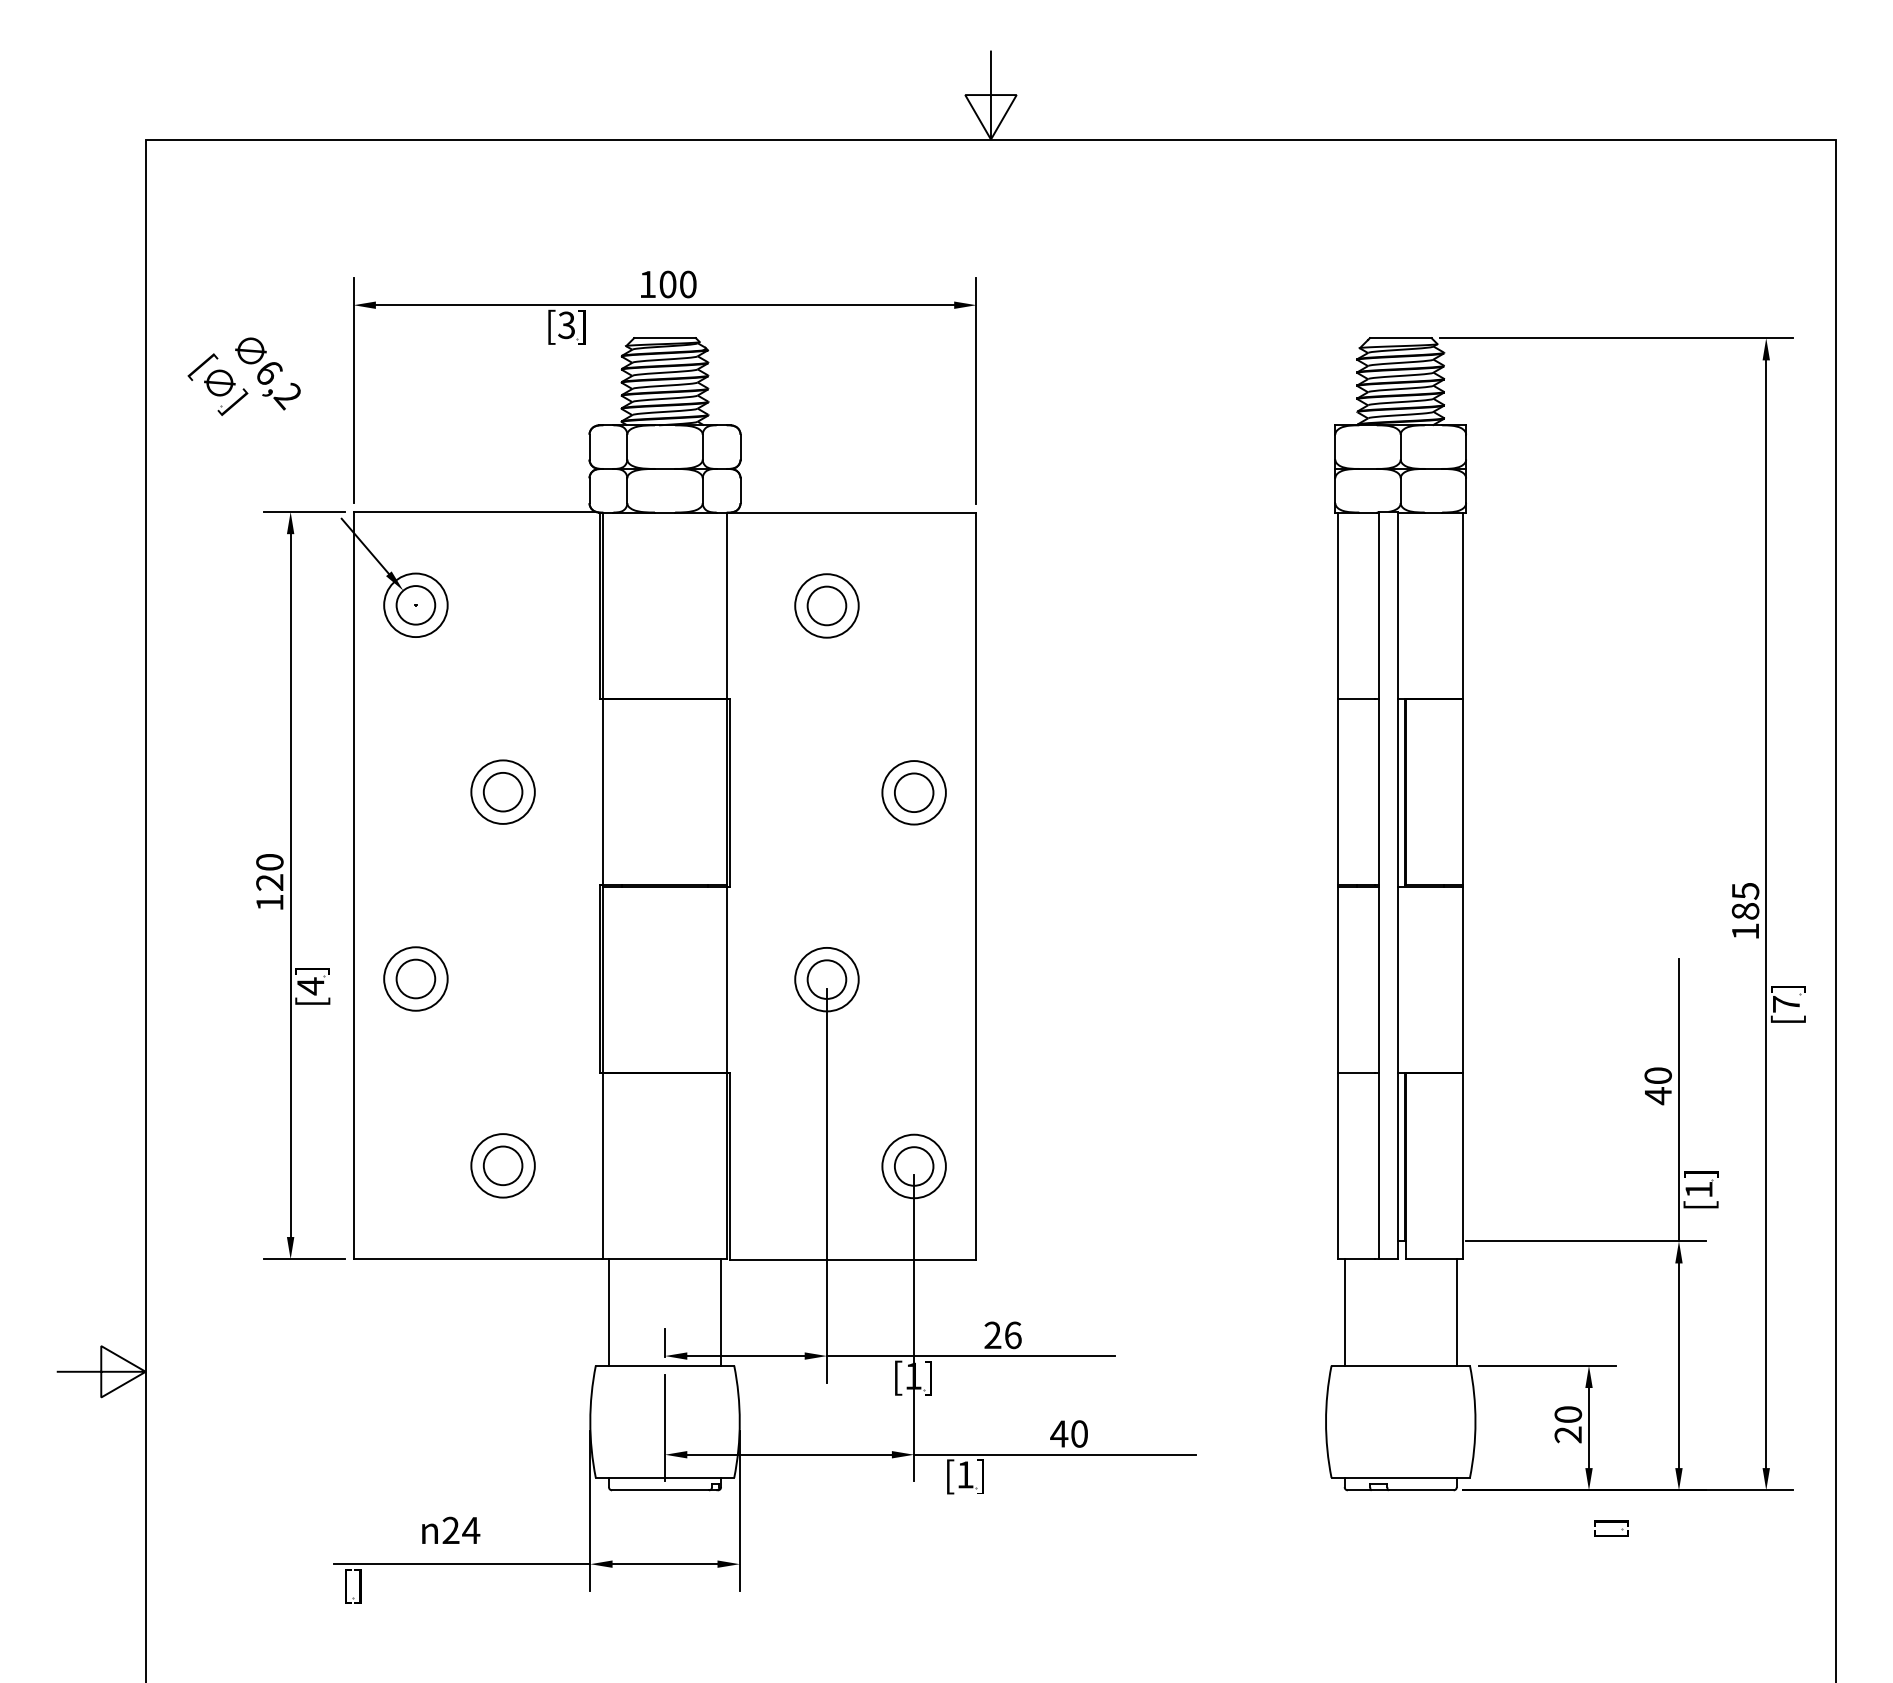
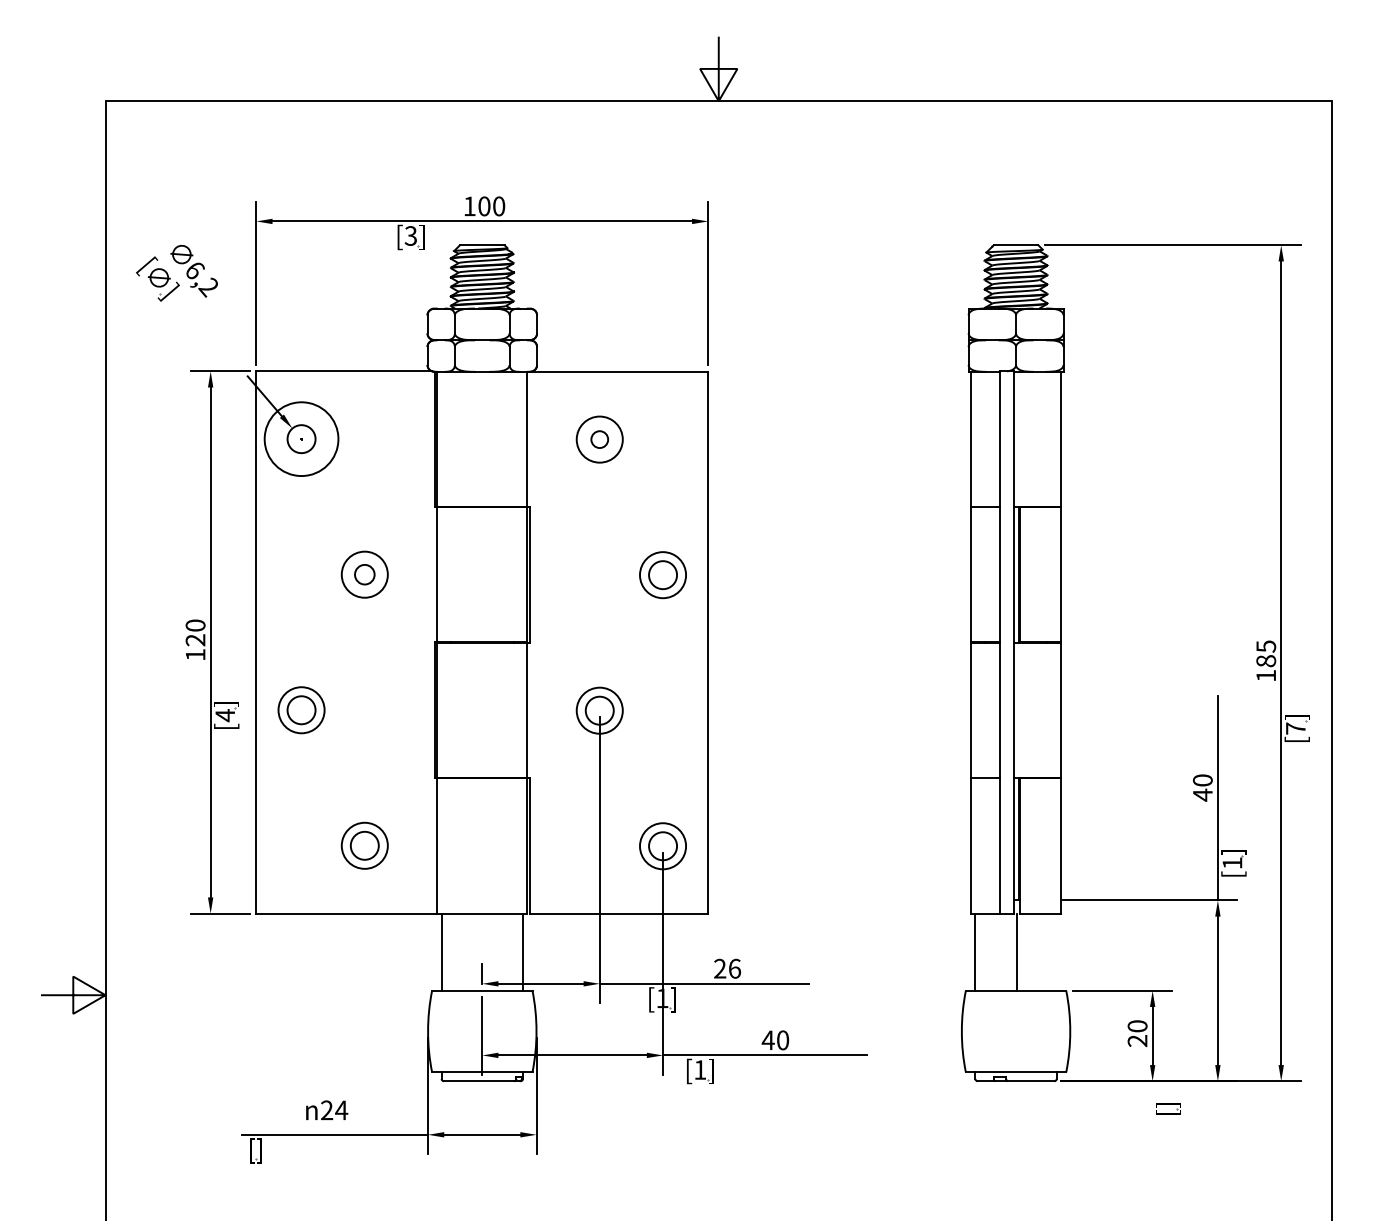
circle: (415, 605) -> (301, 439), size x1.6
circle: (826, 605) -> (599, 439), size x0.6
circle: (502, 791) -> (364, 574), size x0.7
line: (1456, 1312) -> (1016, 952), moved

